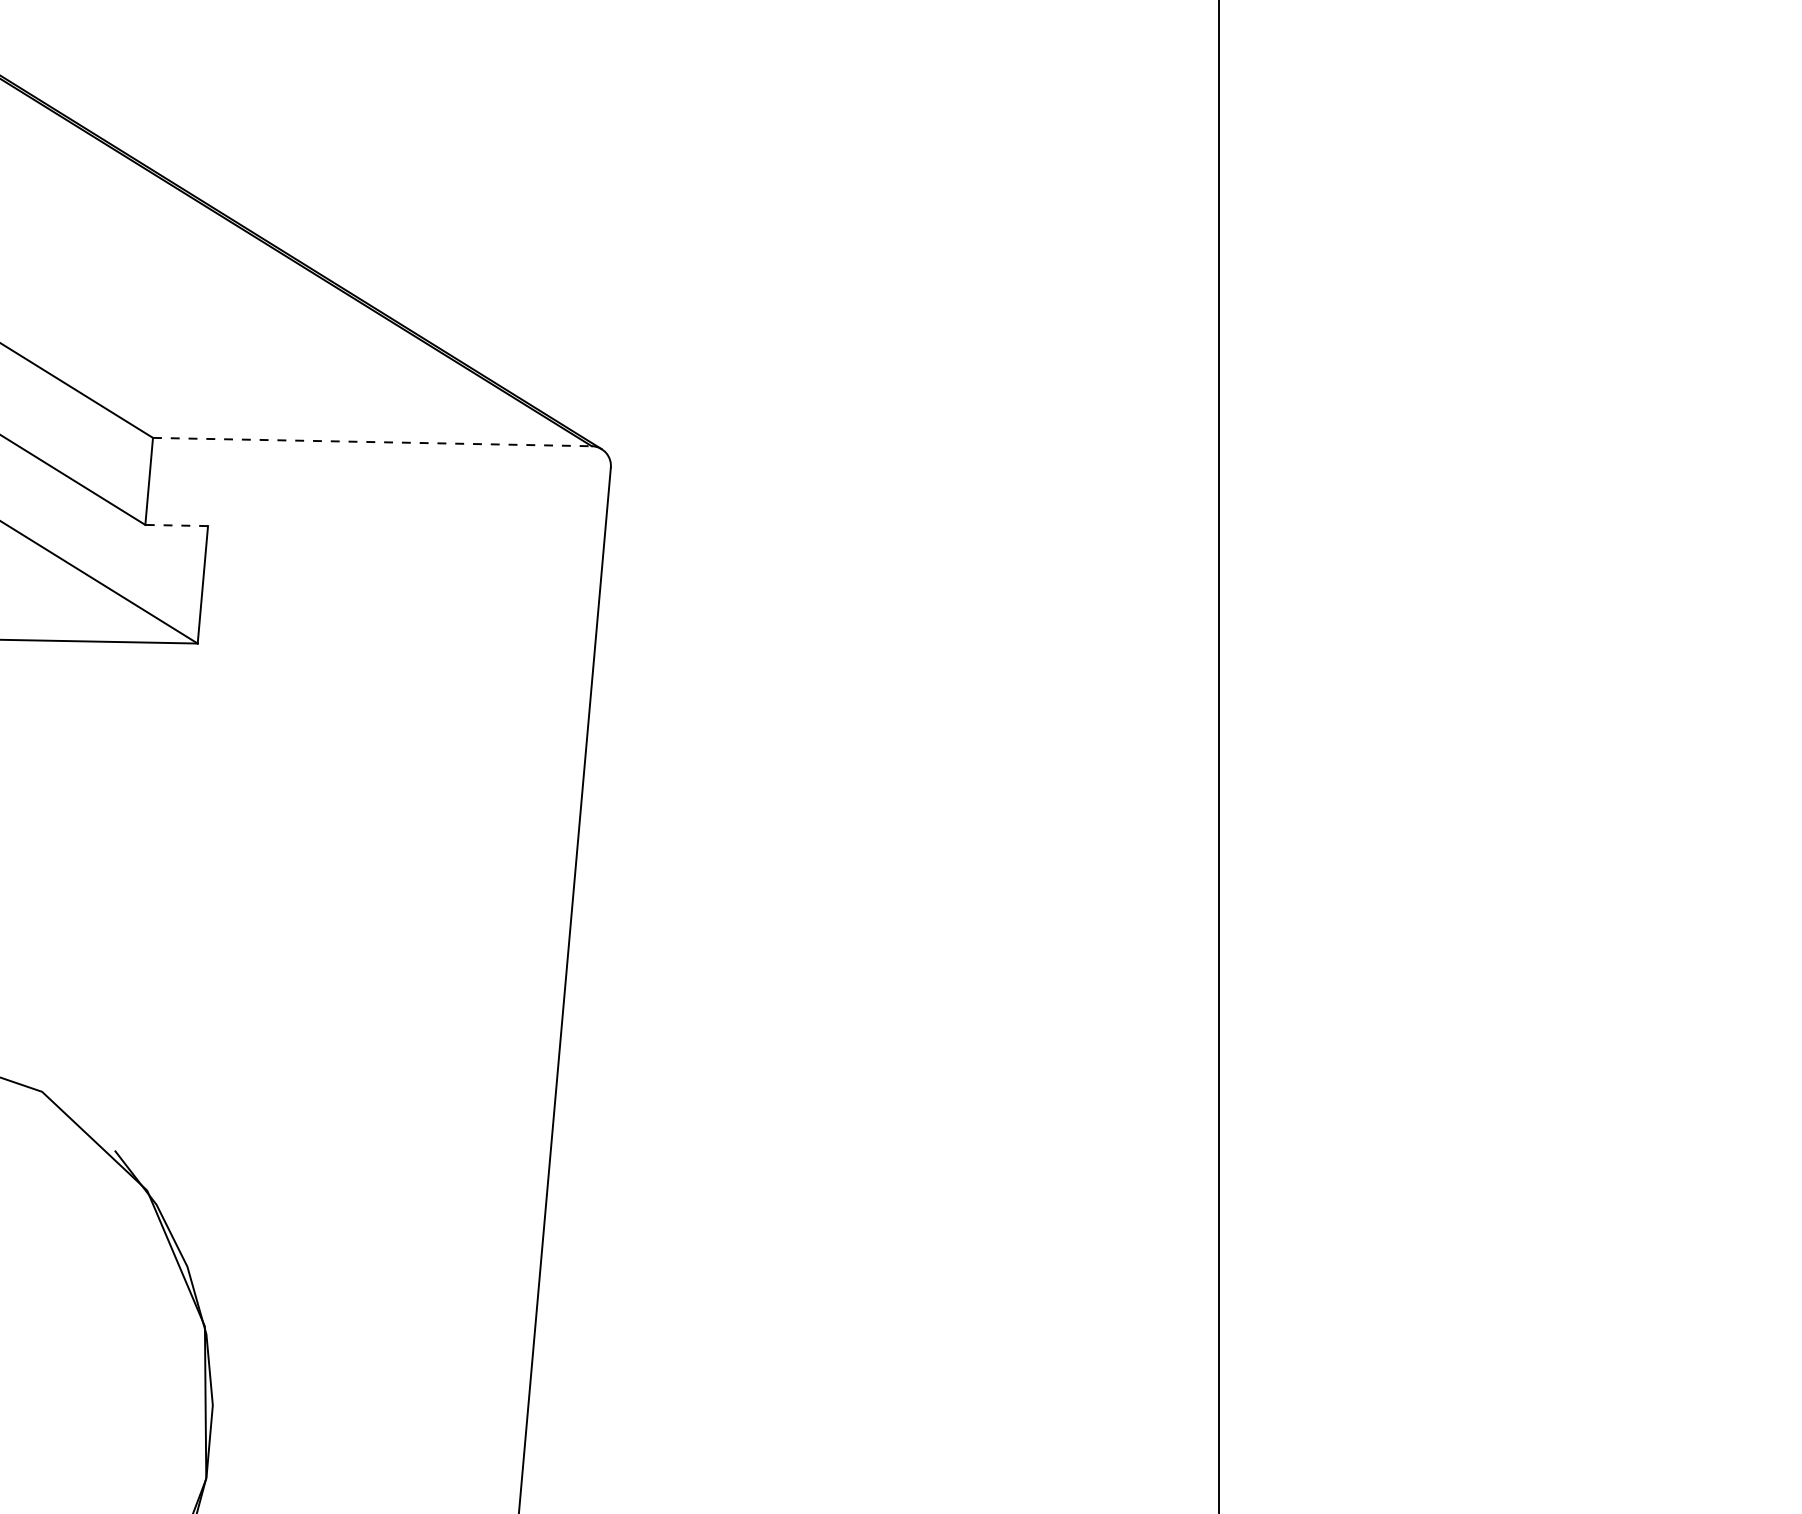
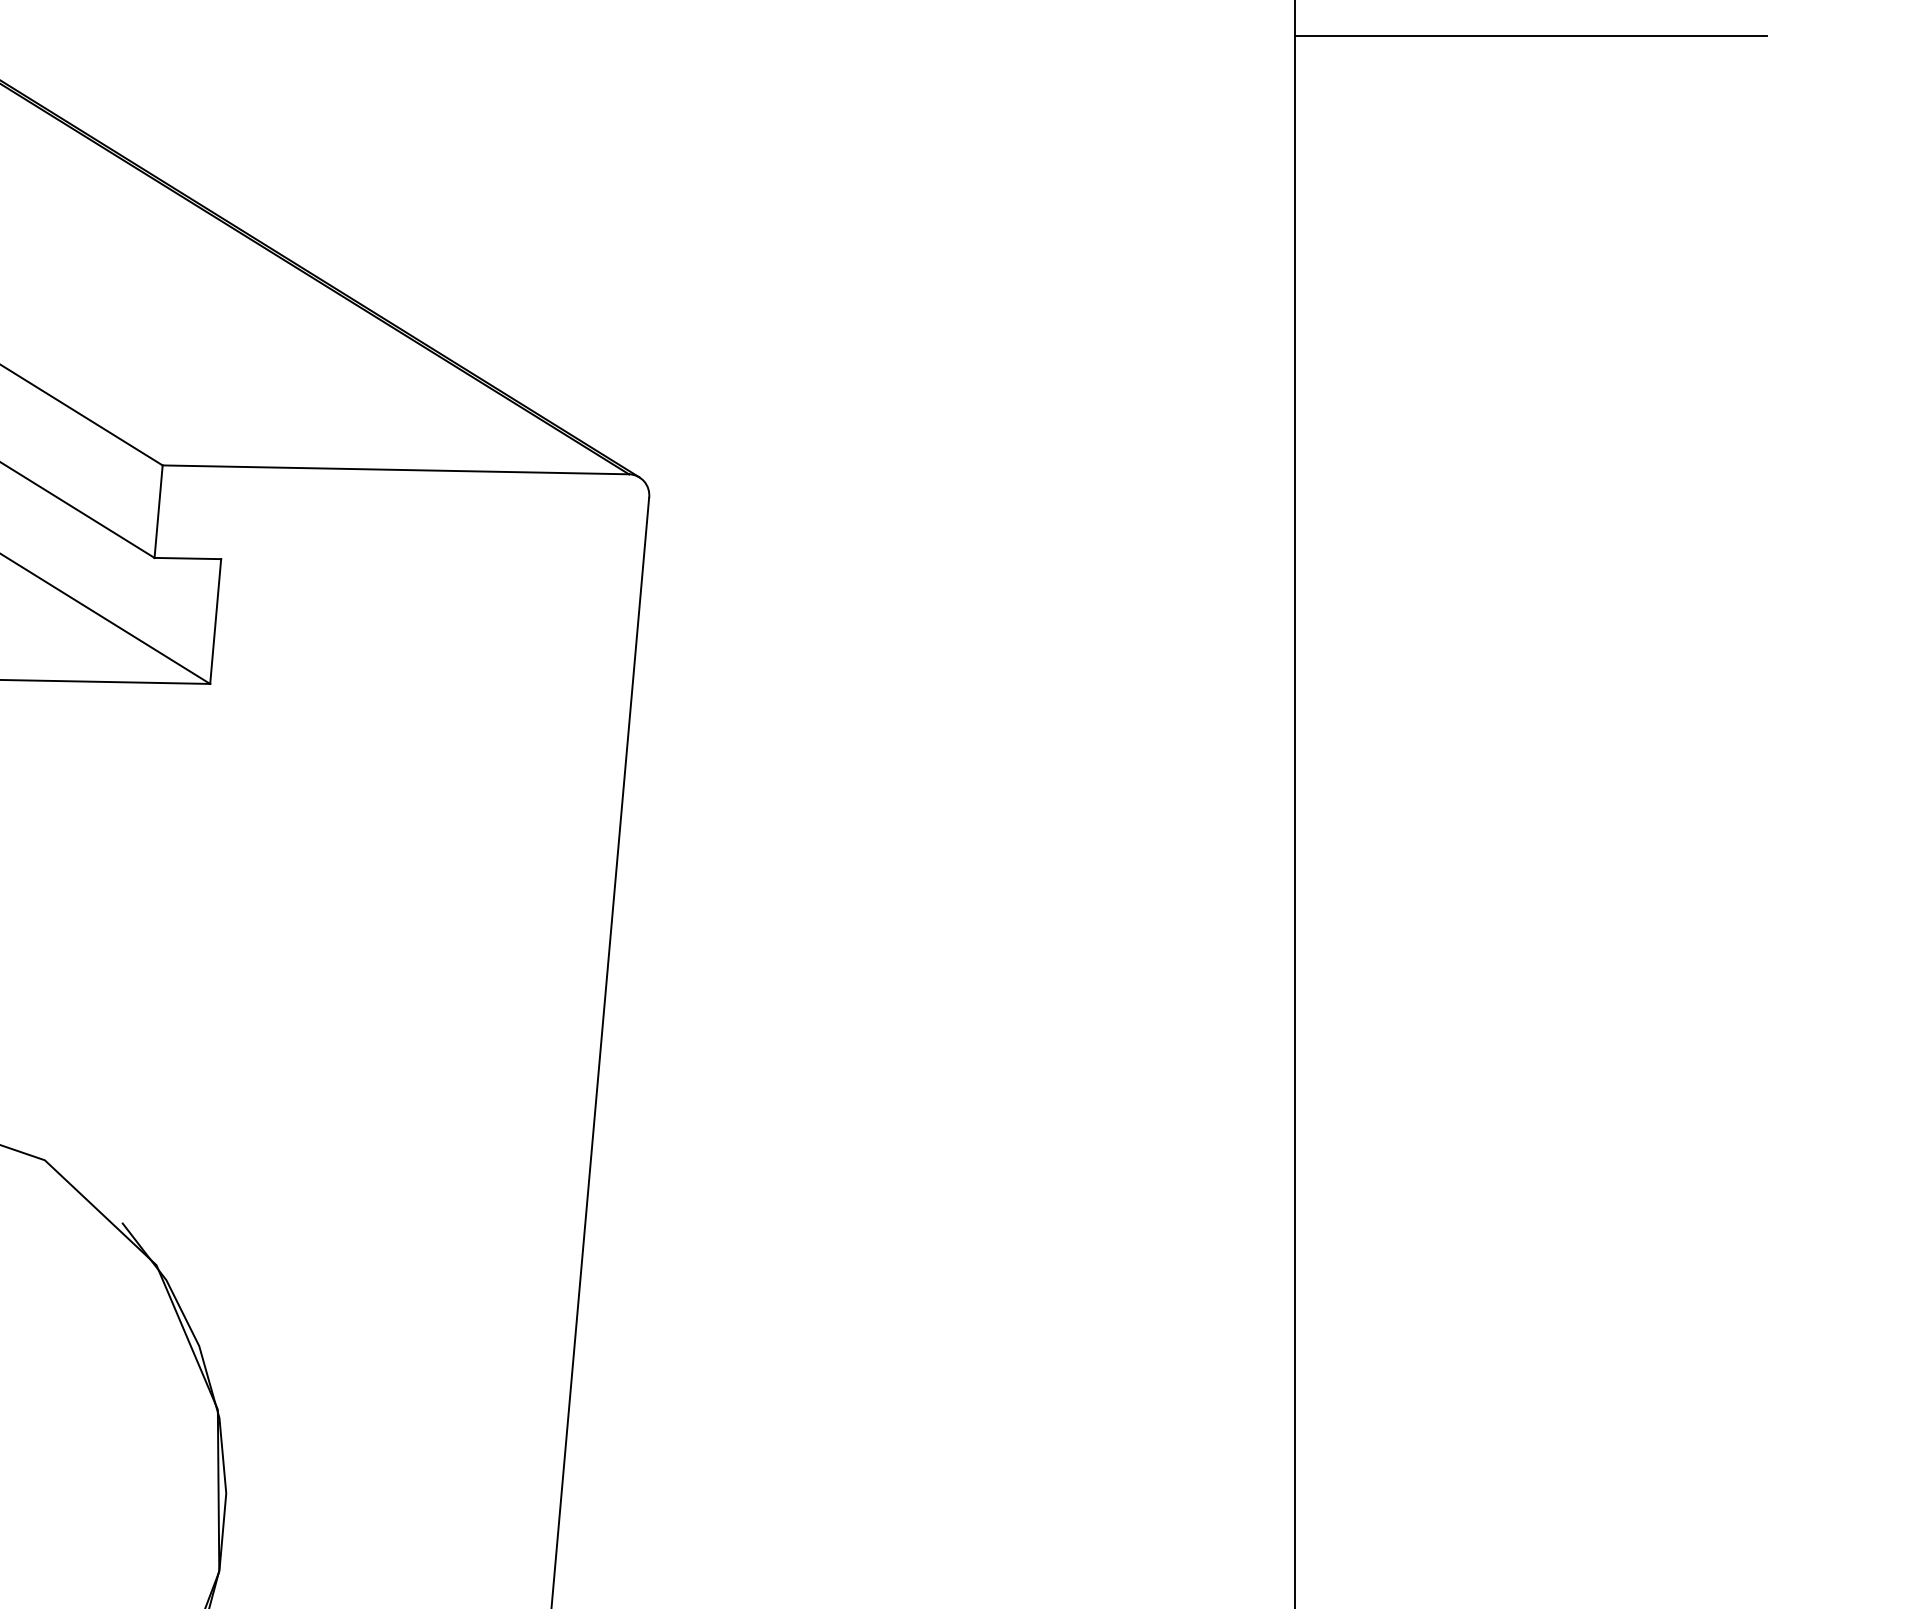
line: (1440, 33) -> (1530, 35), added
line: (372, 442) -> (395, 470), dashed -> solid
line: (176, 525) -> (187, 558), dashed -> solid

